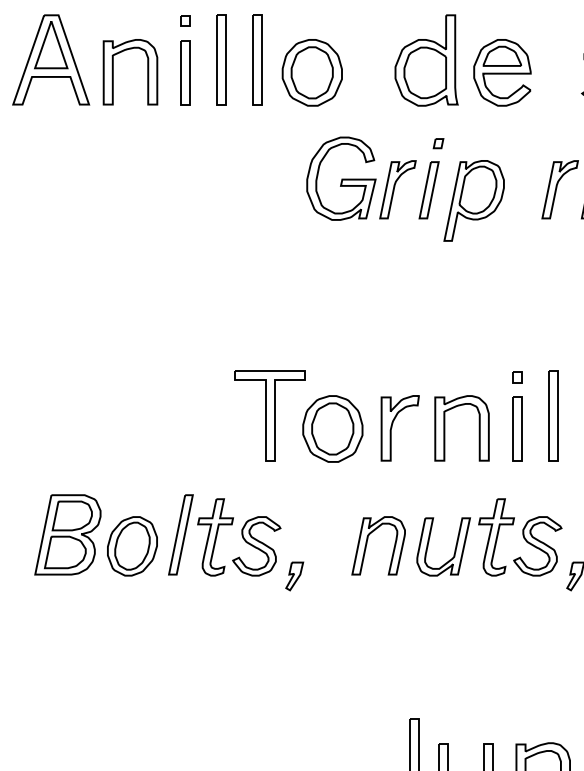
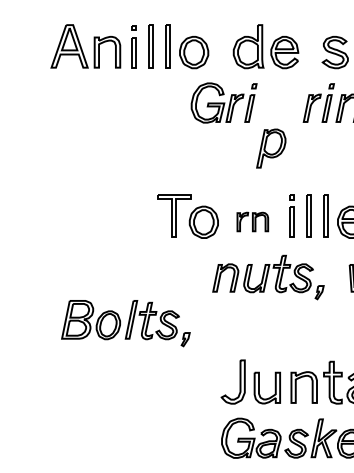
part: (474, 200) -> (271, 148), moved
part: (434, 427) -> (252, 221), size x0.6
part: (168, 542) -> (125, 323), moved

